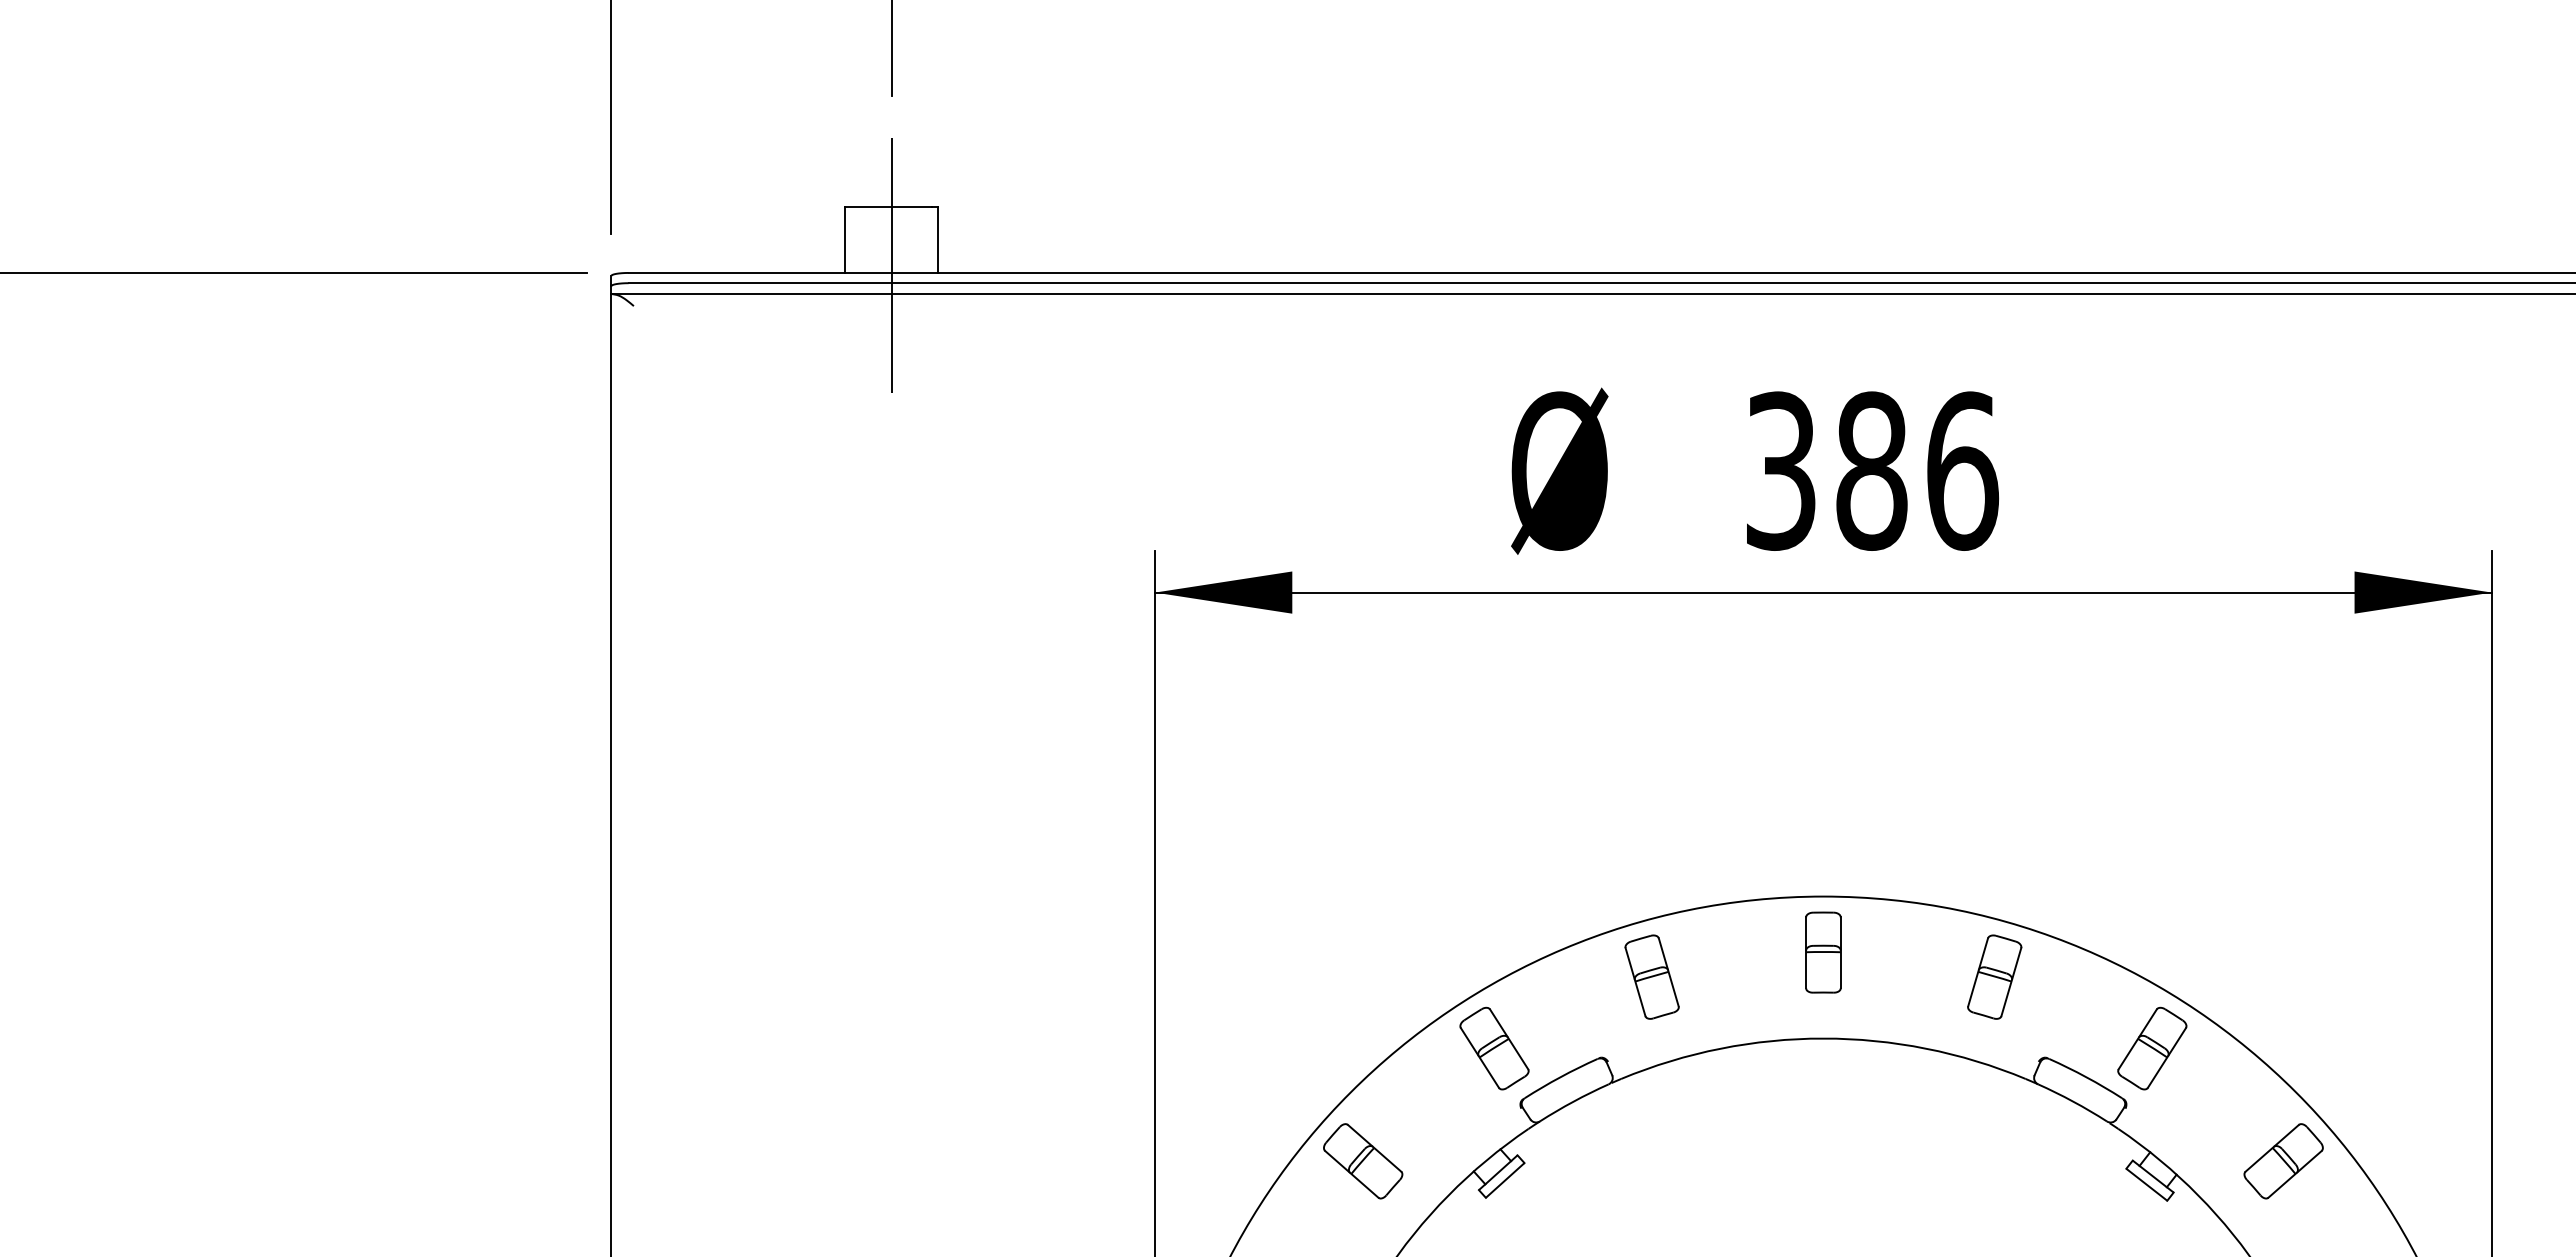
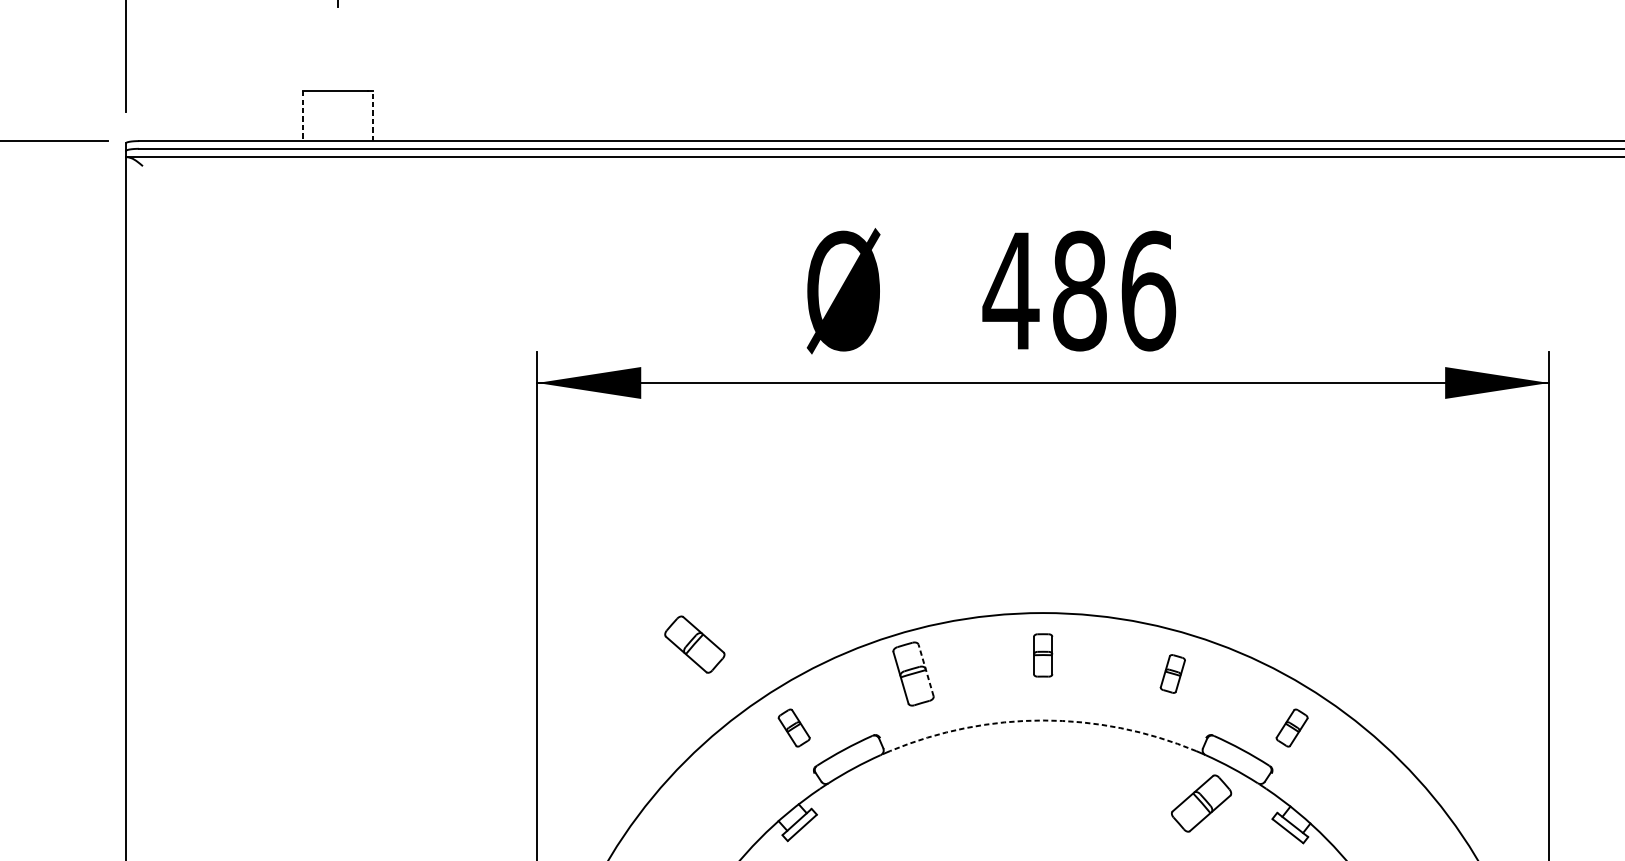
line: (938, 239) -> (373, 115), solid -> dashed
line: (845, 240) -> (303, 116), solid -> dashed
line: (891, 265) -> (337, 135), removed
text: (1780, 470) -> (1010, 290), 386 -> 486
part: (1823, 952) -> (1043, 655), size x0.7
line: (1668, 971) -> (925, 669), solid -> dashed
part: (1994, 976) -> (1172, 673), size x0.6
arc: (1823, 1038) -> (1043, 720), solid -> dashed
part: (1494, 1048) -> (794, 728), size x0.6
part: (2152, 1048) -> (1292, 728), size x0.6
part: (1363, 1161) -> (695, 644), moved
part: (2283, 1161) -> (1201, 803), moved

